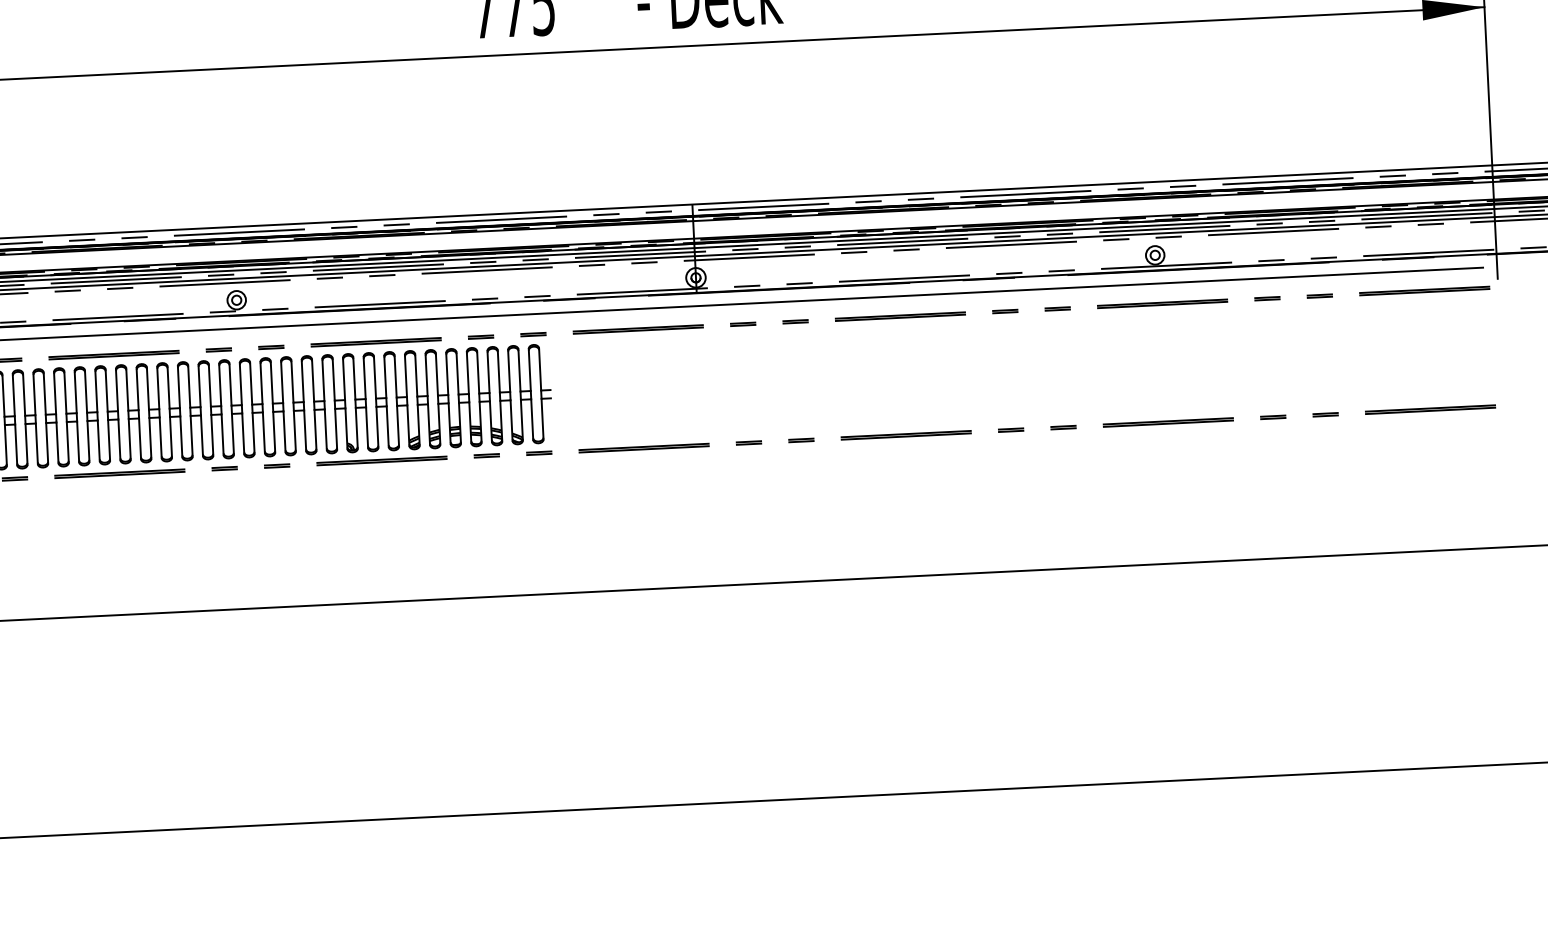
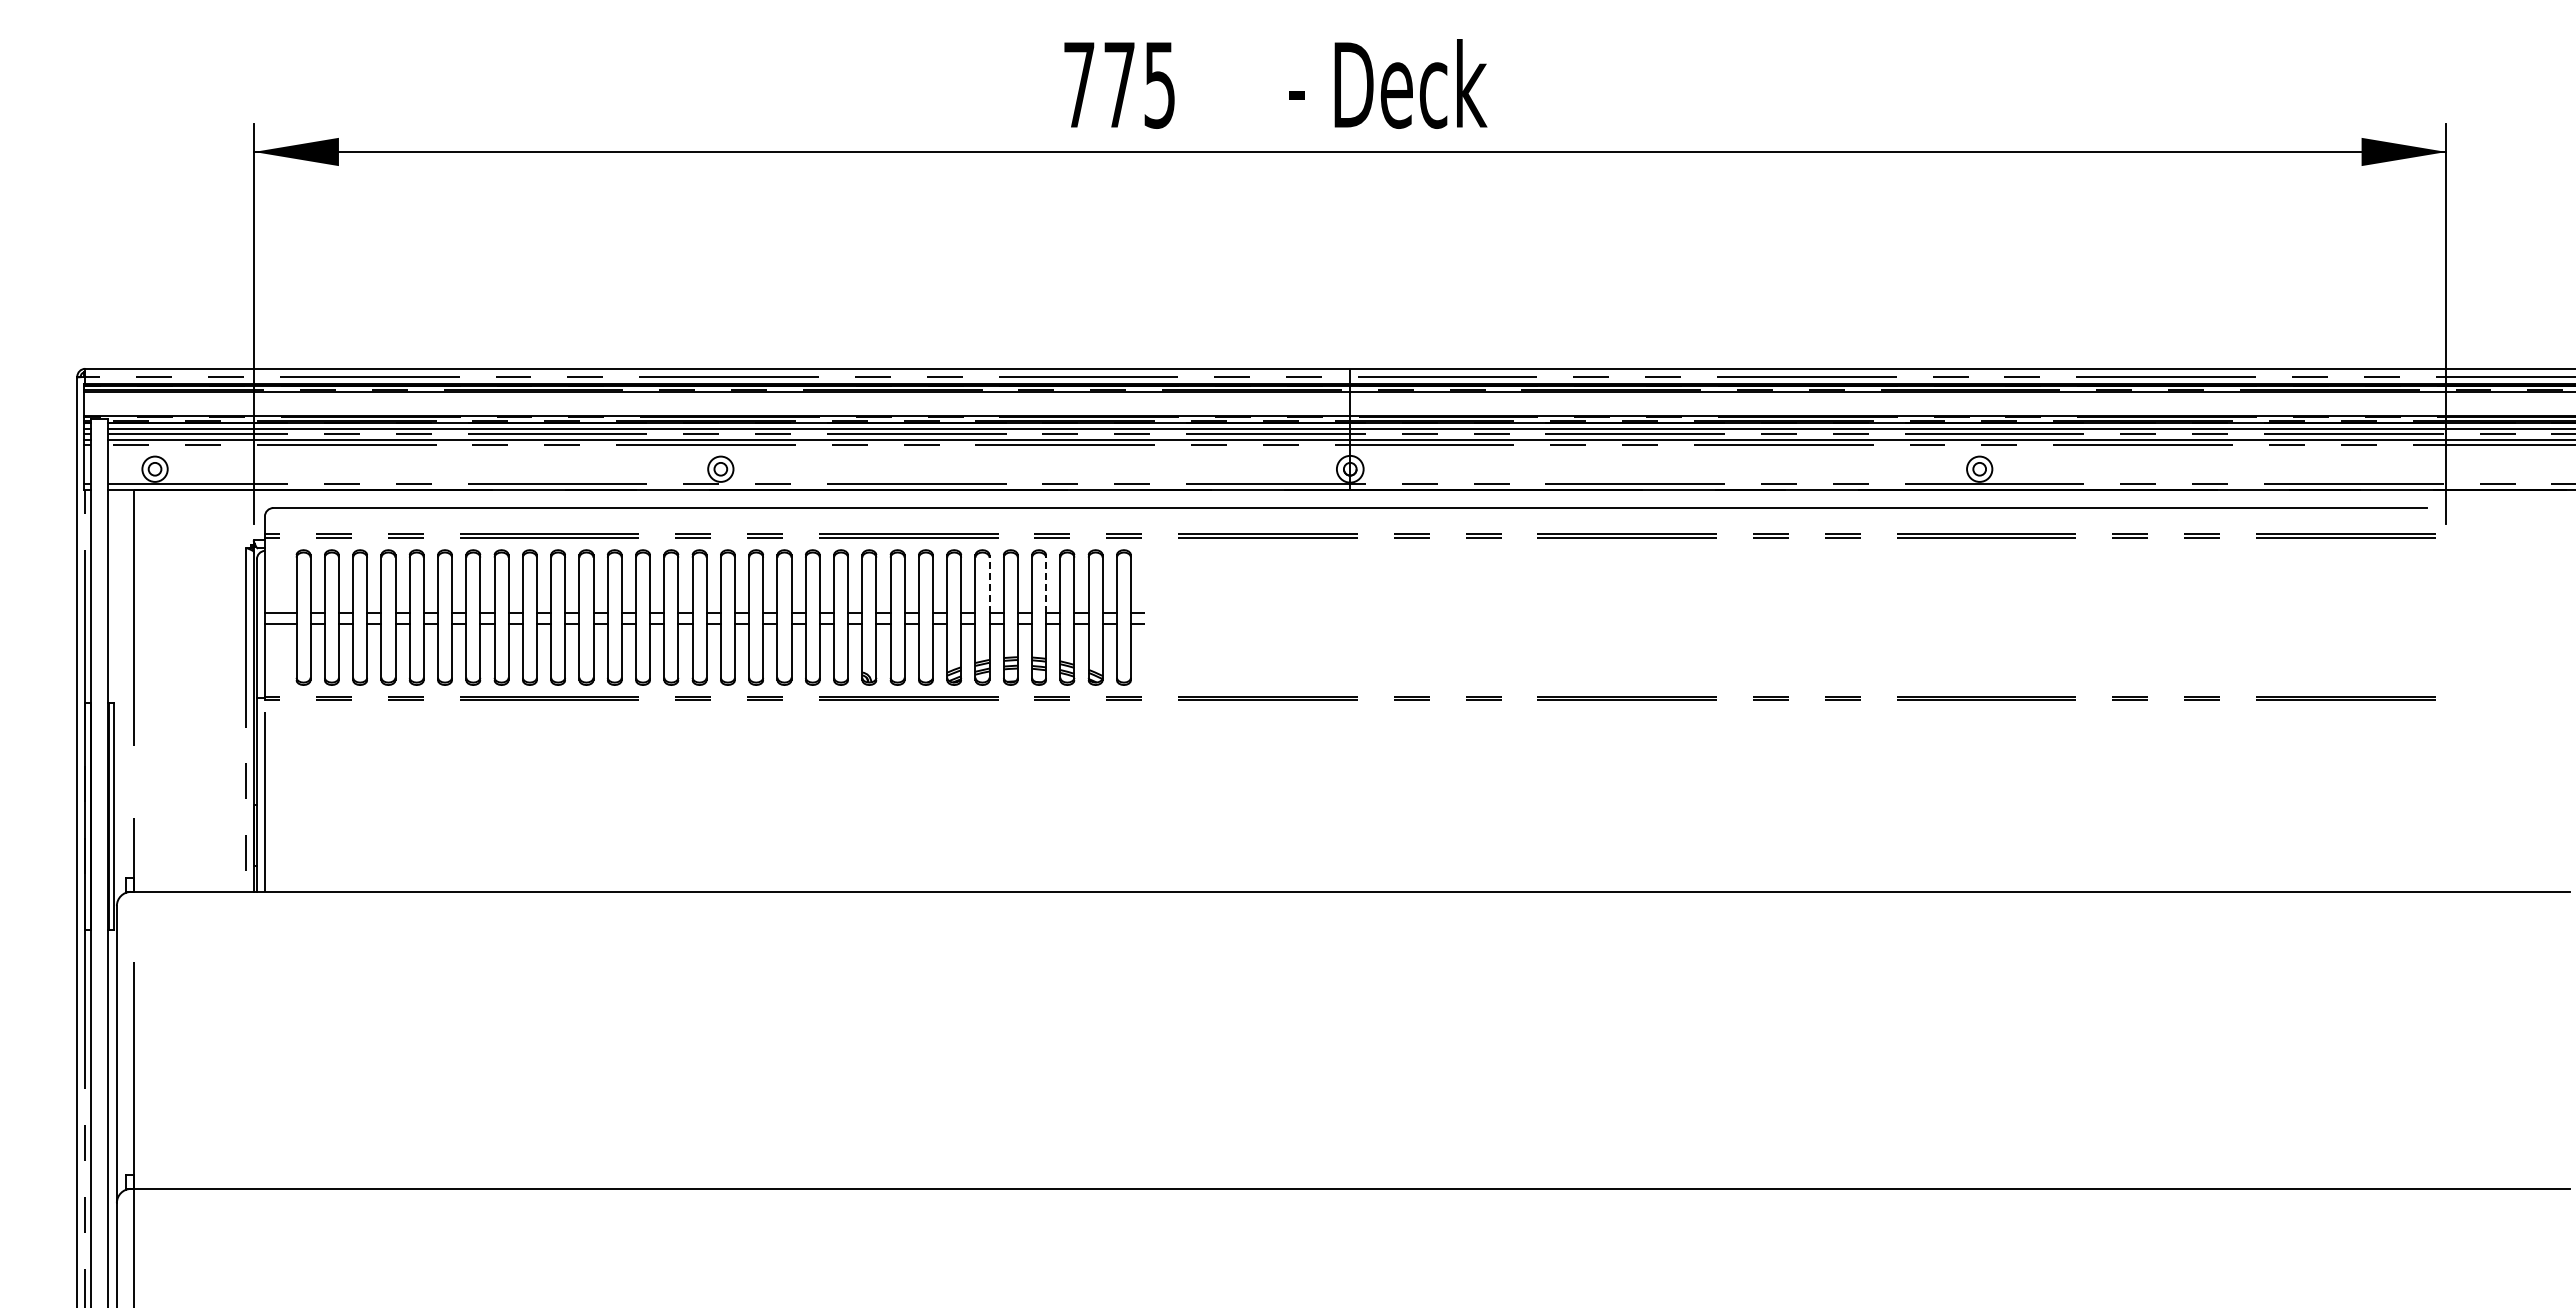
line: (478, 372) -> (1046, 584), solid -> dashed
line: (436, 374) -> (989, 584), solid -> dashed

